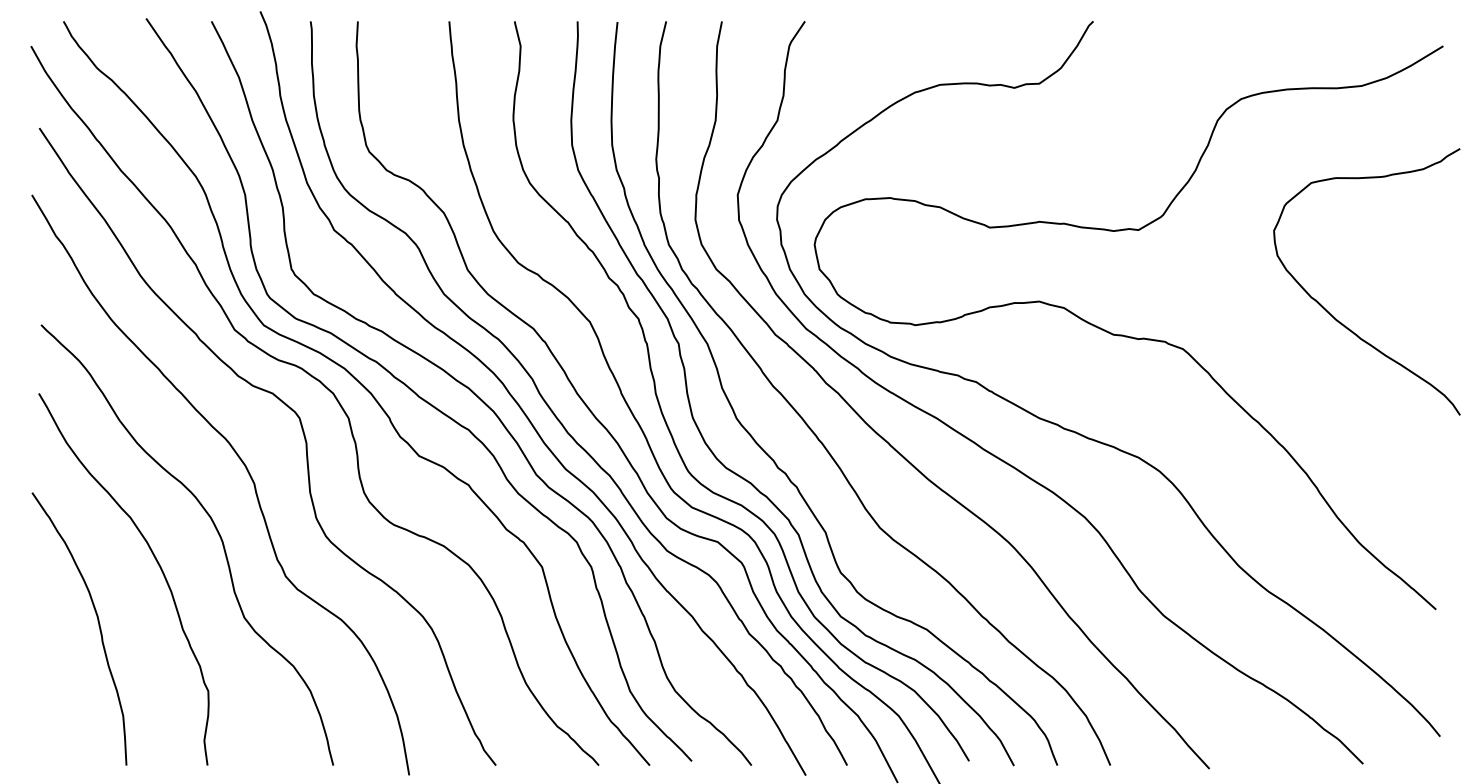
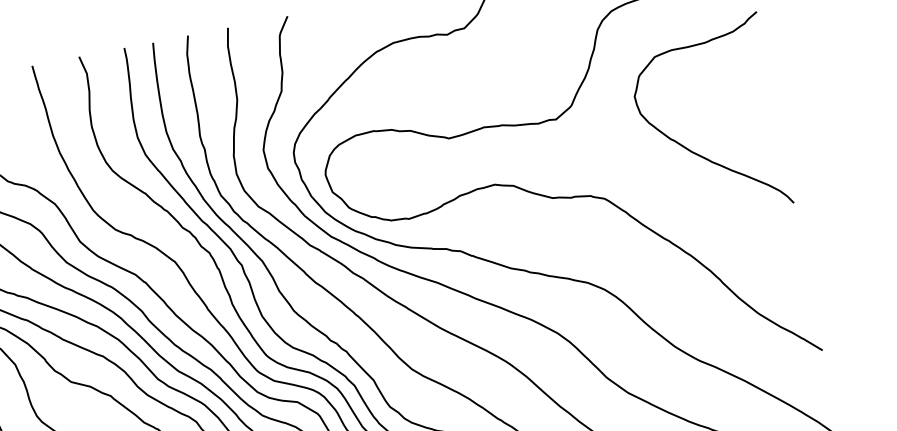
curve: (1333, 315) -> (689, 149), moved

